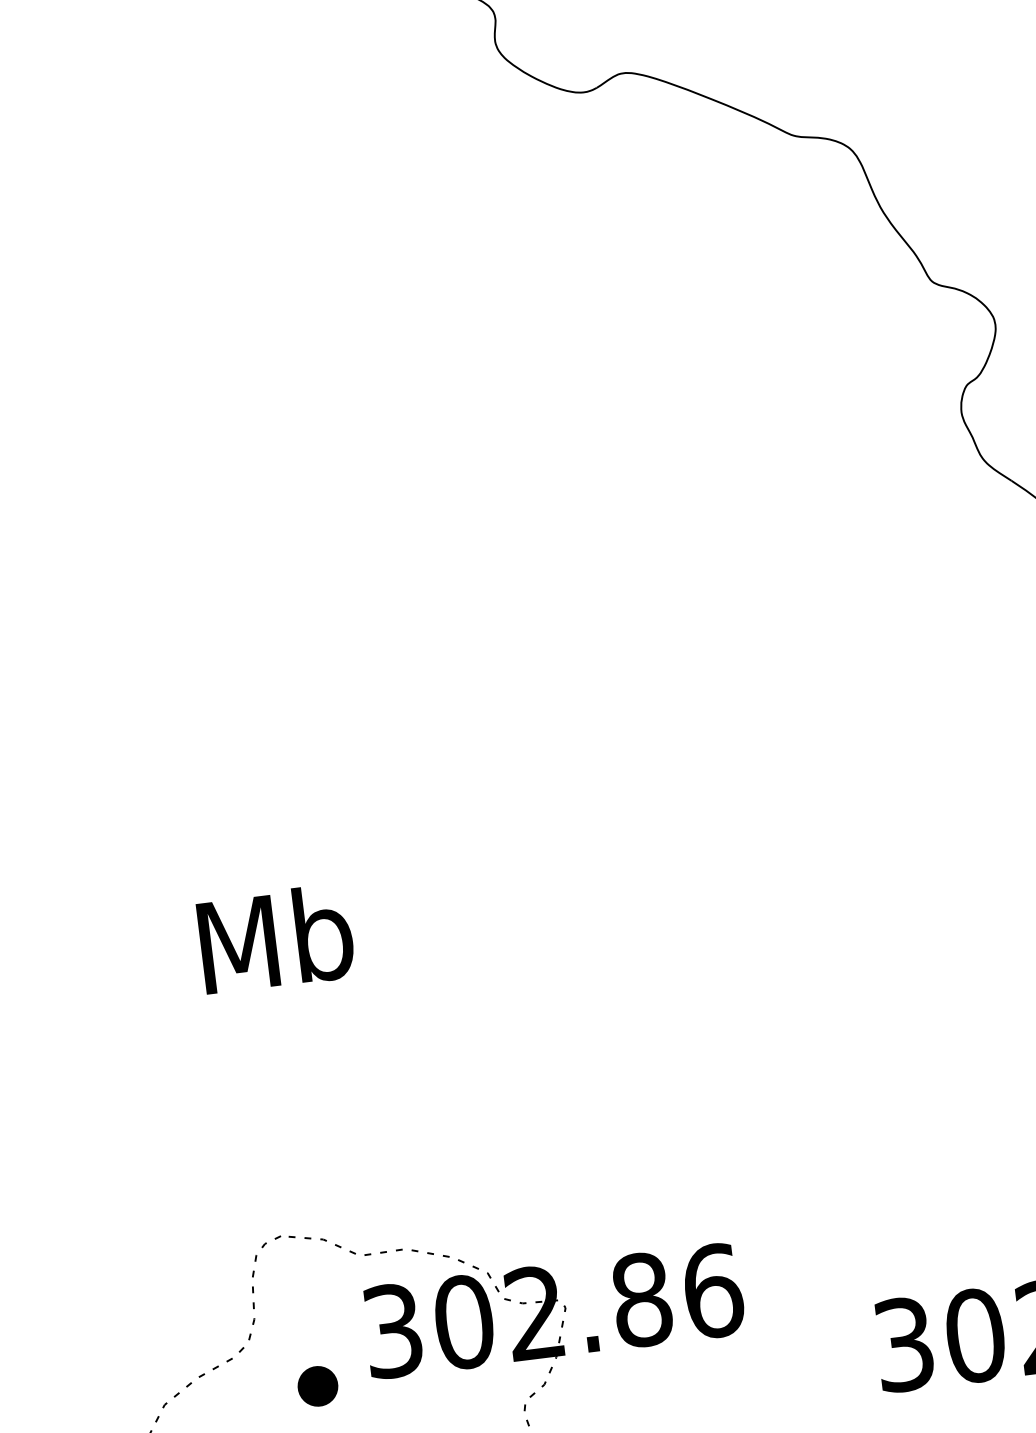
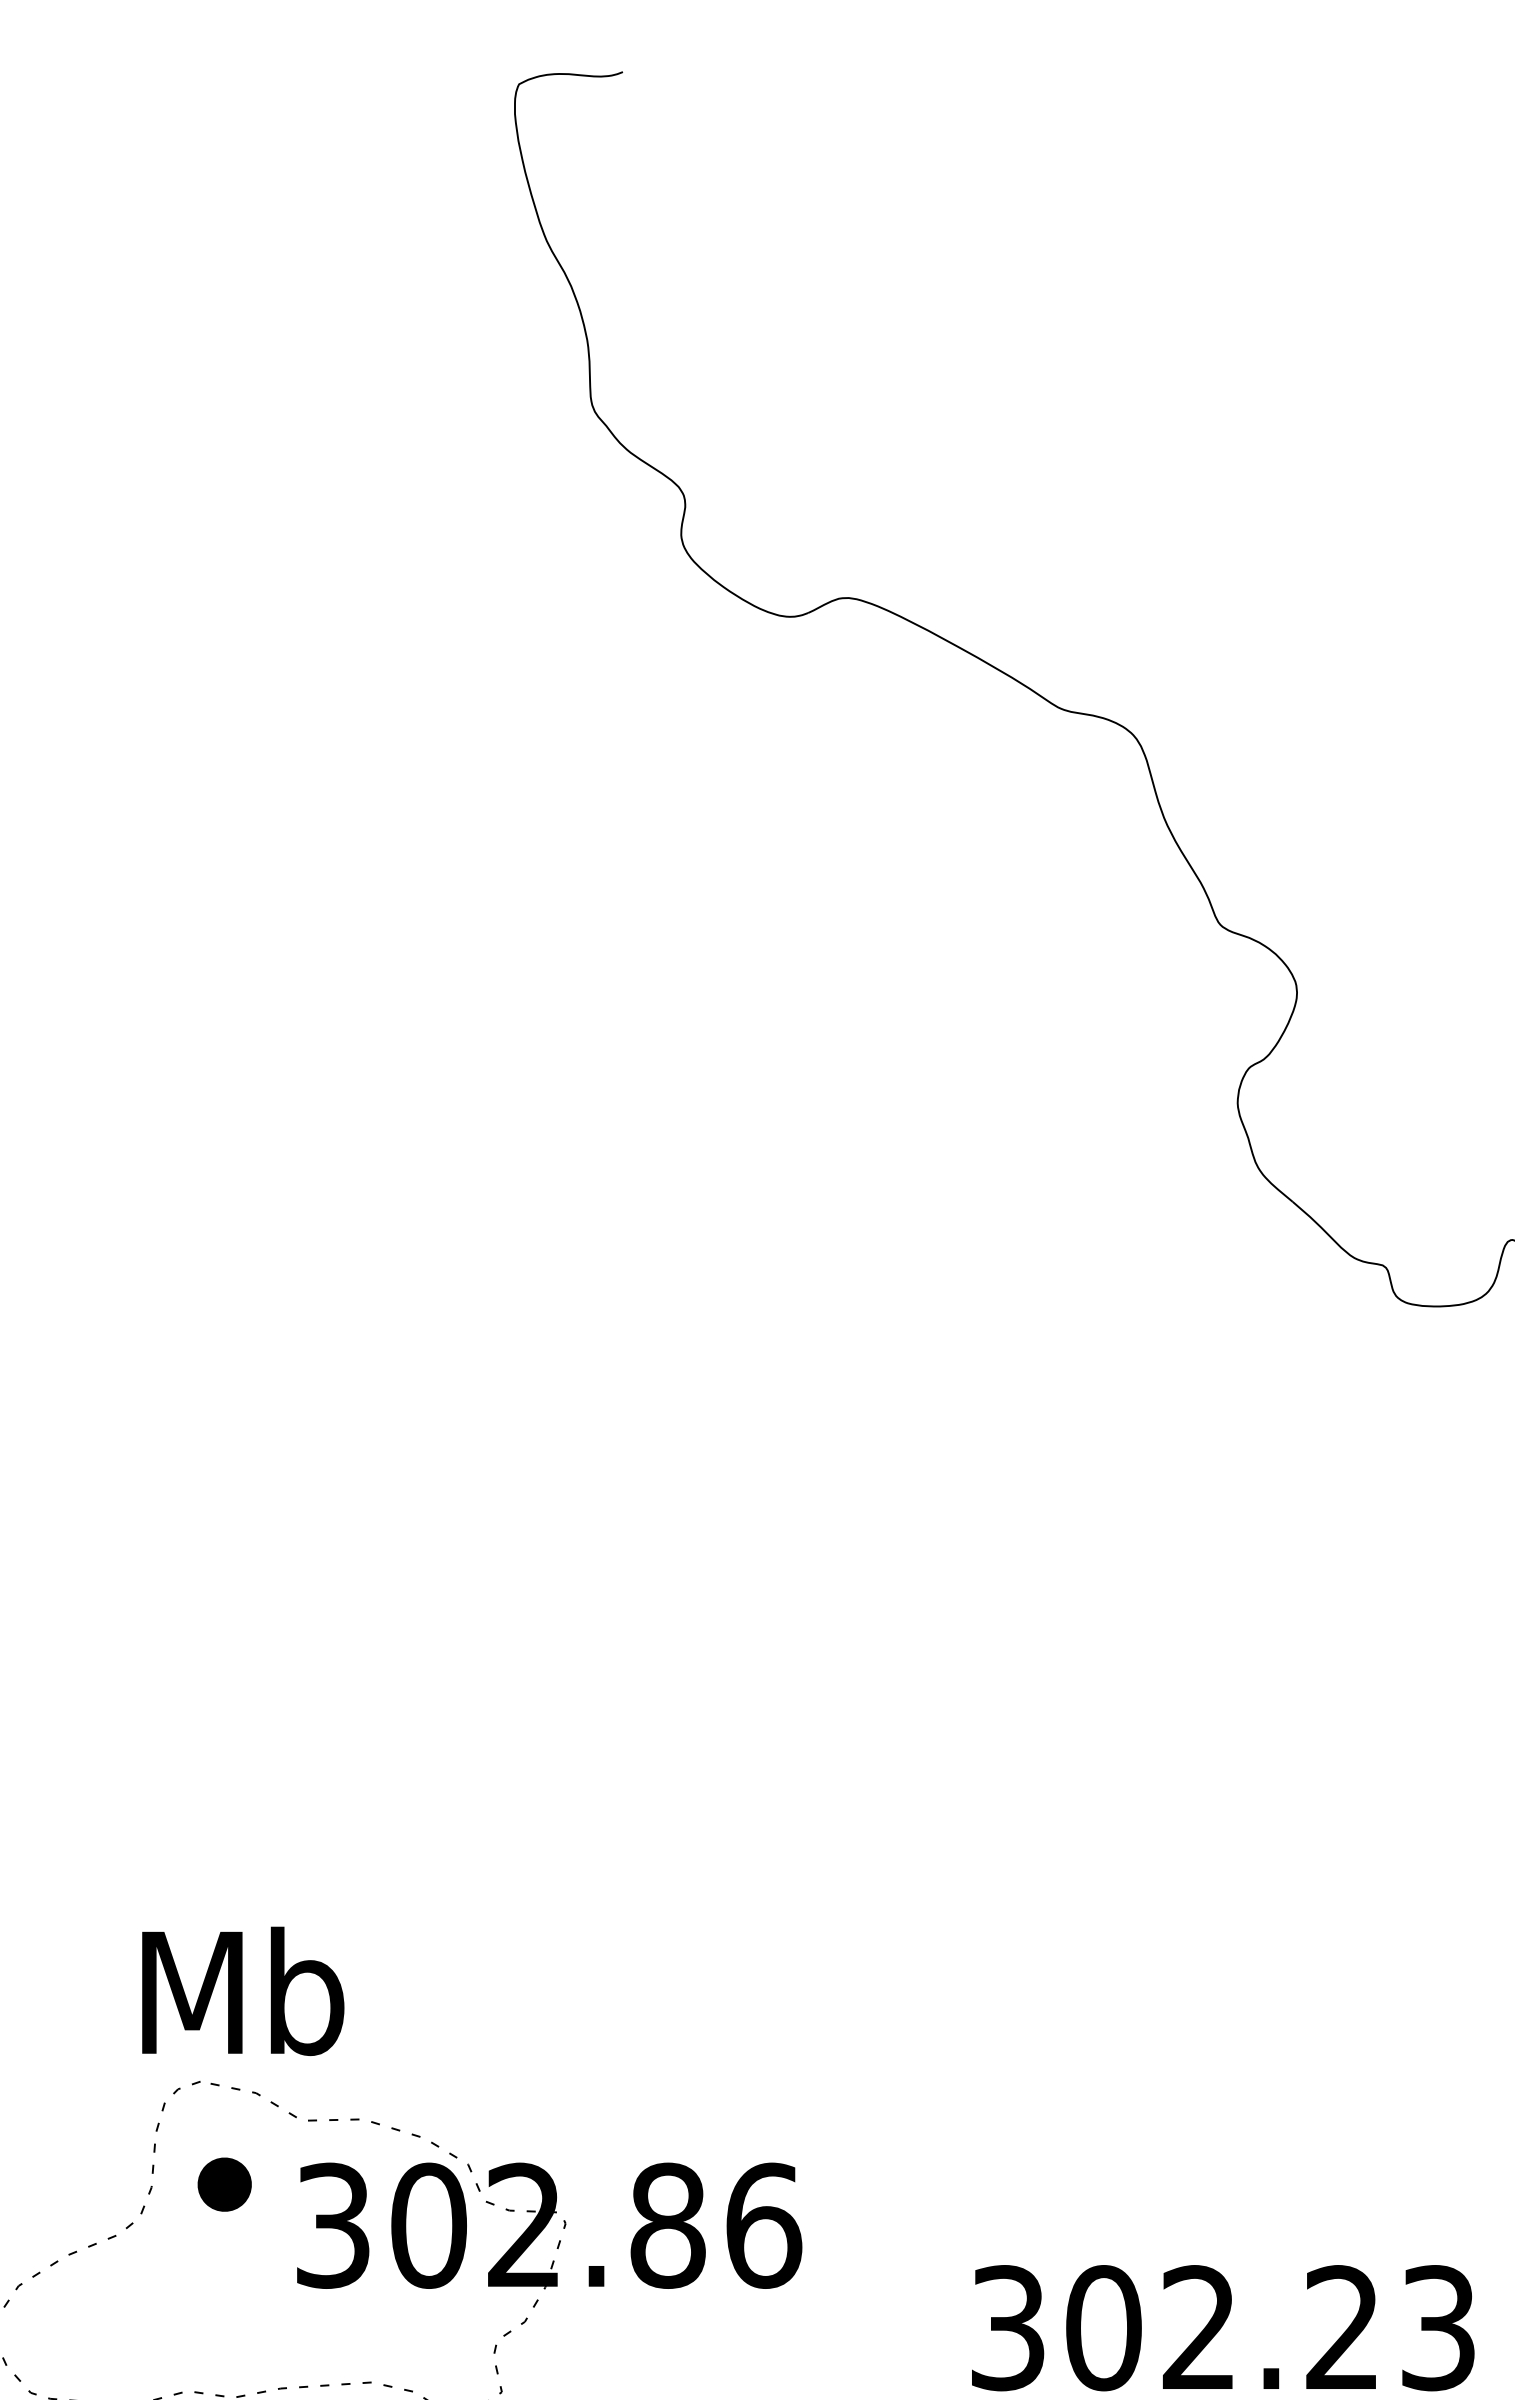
text: (276, 938) -> (243, 1990), moved
part: (317, 1386) -> (224, 2184), moved

